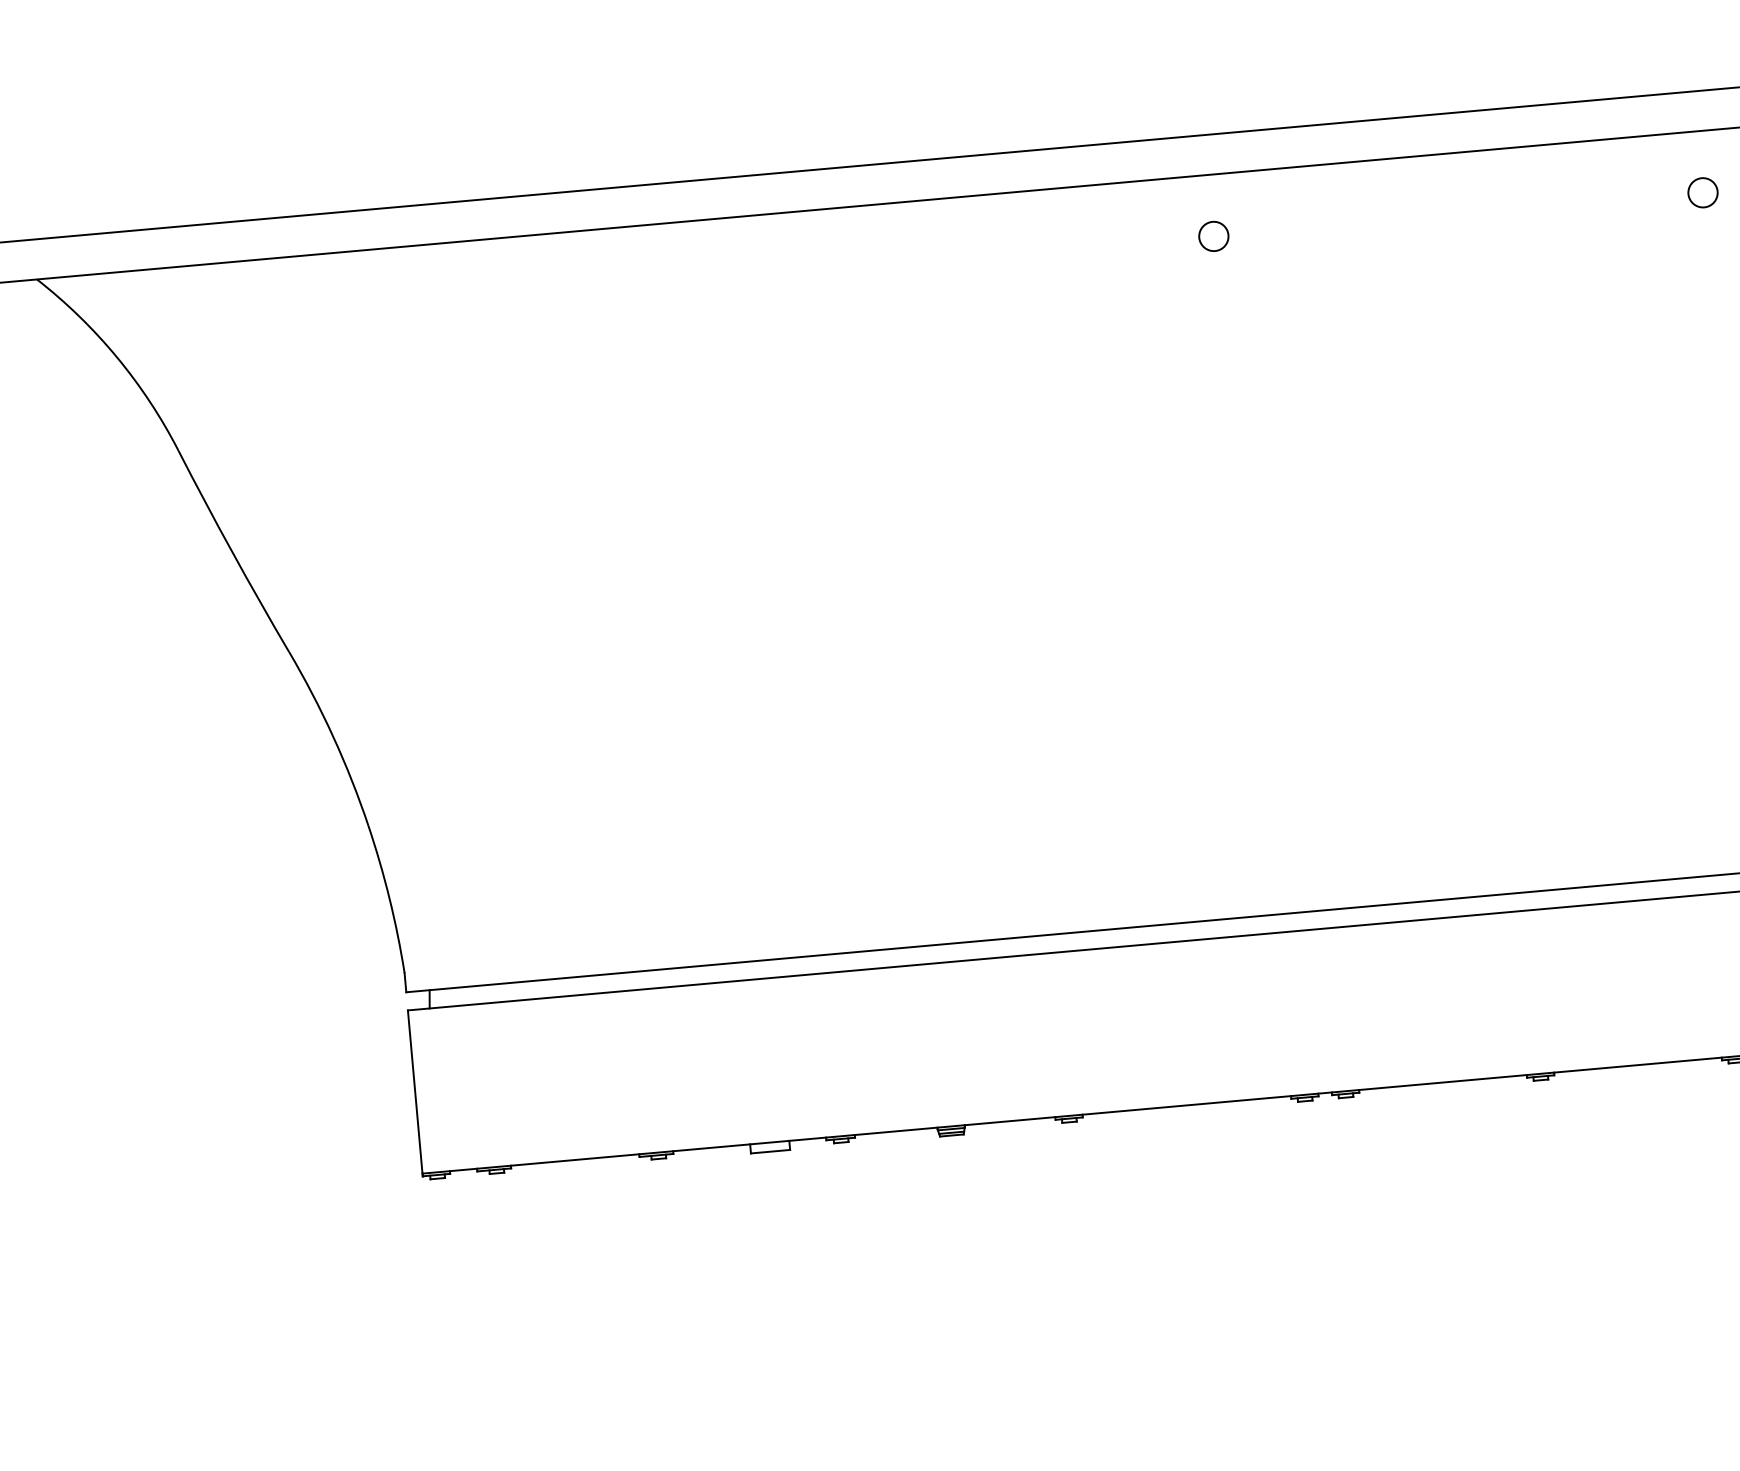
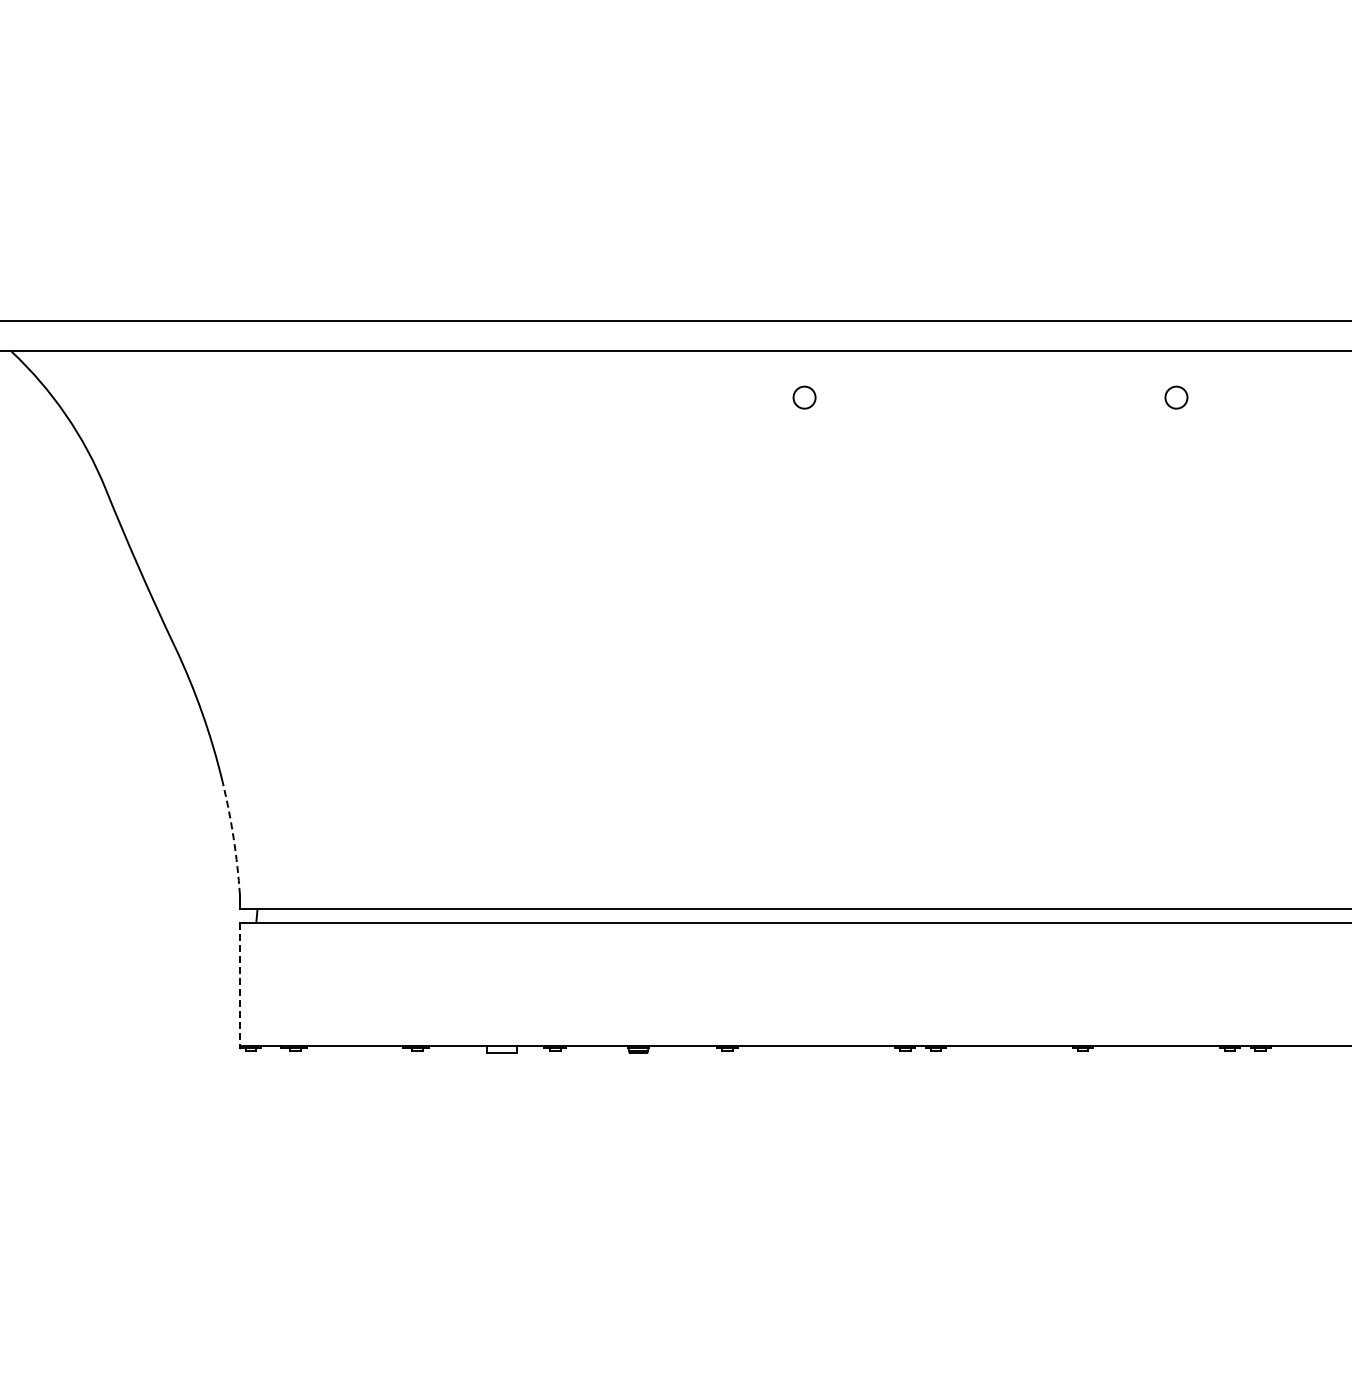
circle: (1703, 192) -> (1176, 397), moved
circle: (1213, 236) -> (804, 397), moved
arc: (389, 899) -> (233, 838), solid -> dashed
line: (414, 1093) -> (239, 985), solid -> dashed

